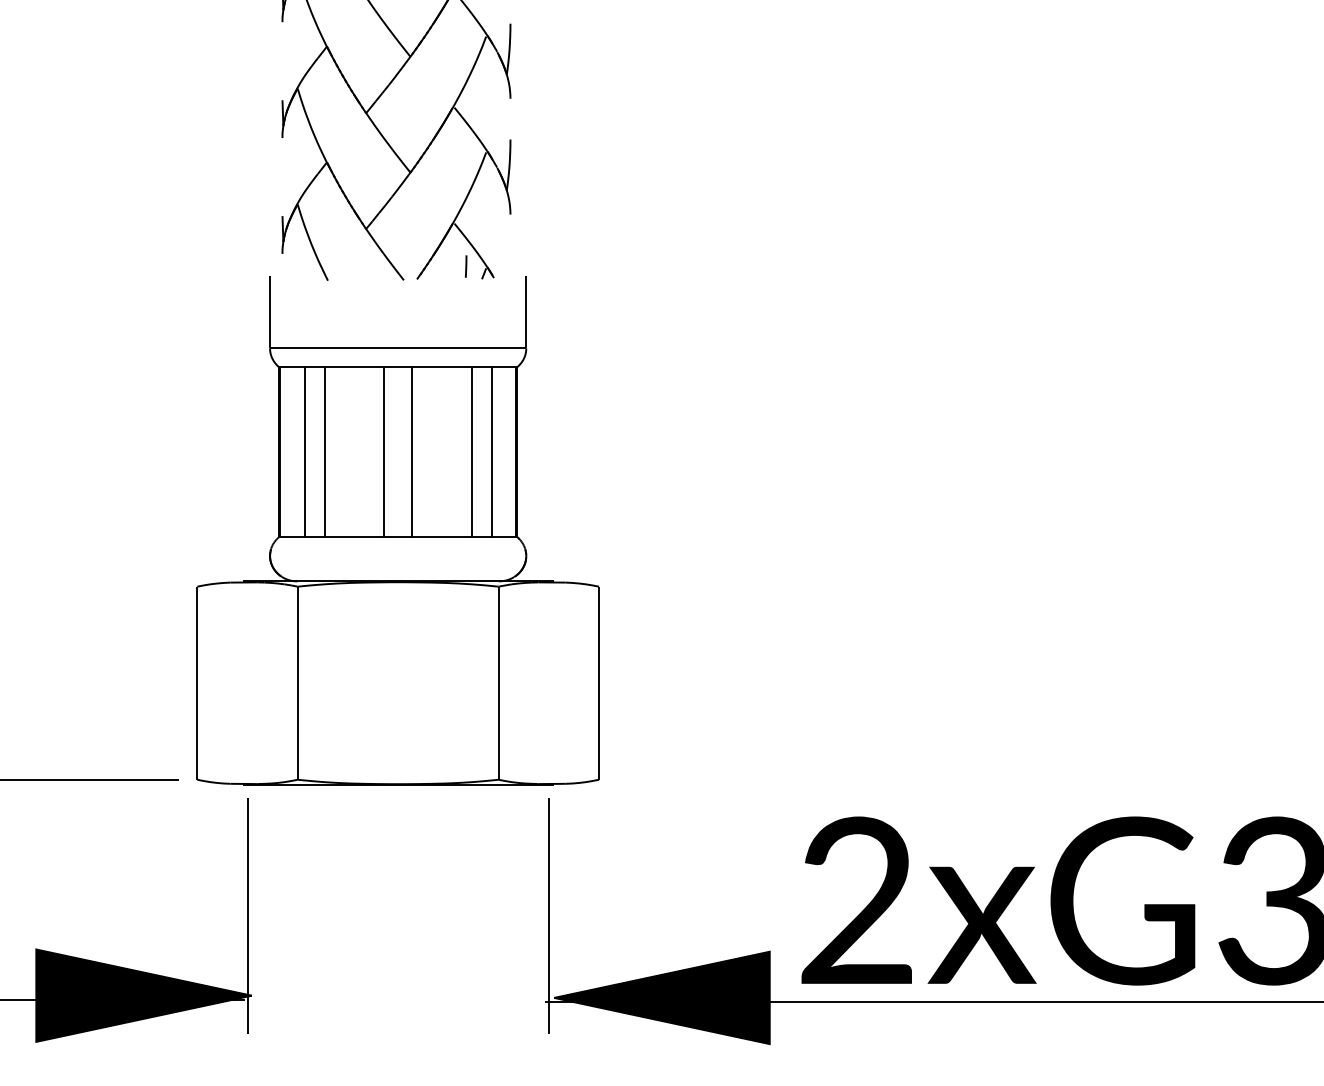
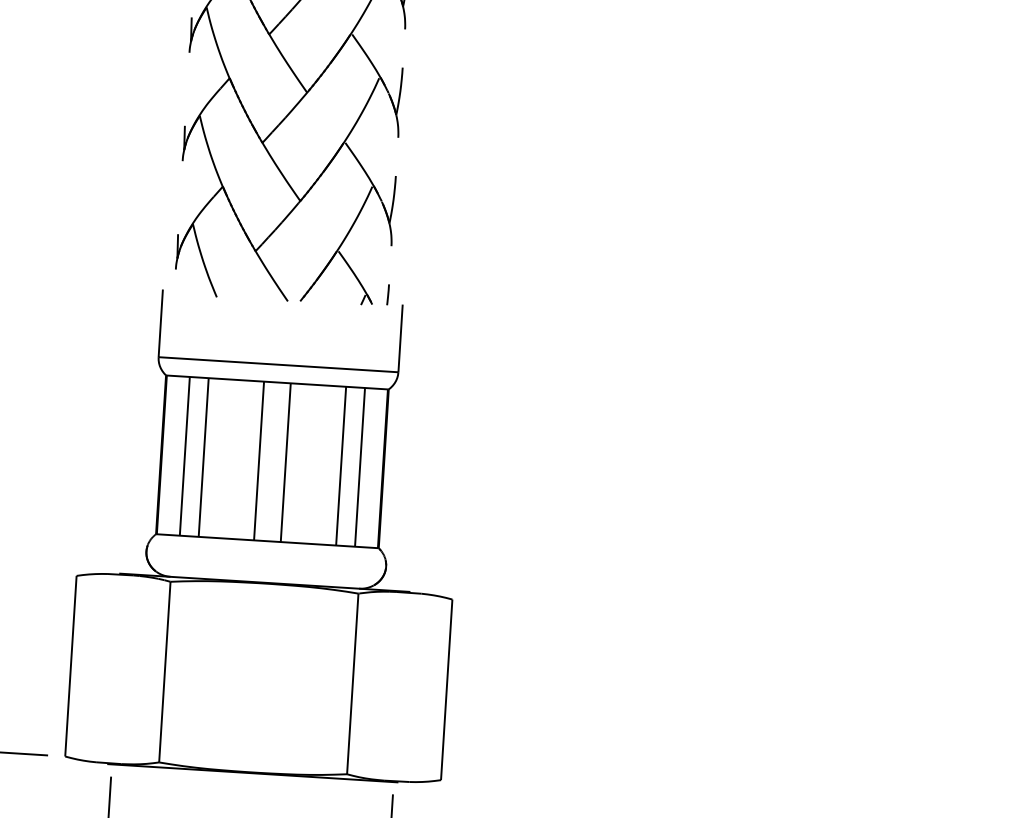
line: (466, 266) -> (388, 294), moved

